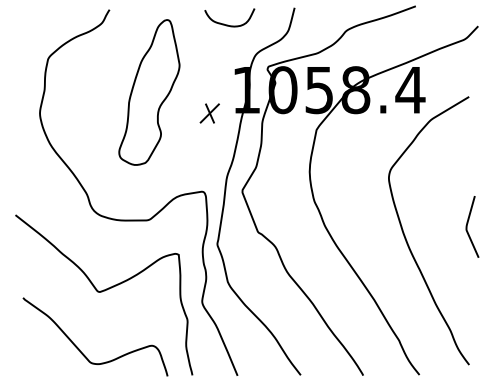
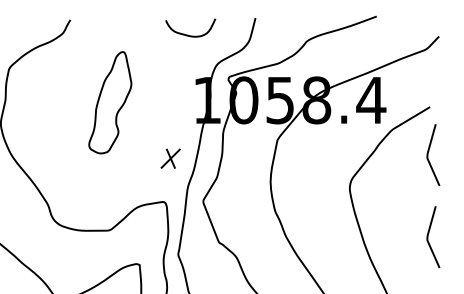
part: (149, 92) -> (110, 102), size x0.7
part: (209, 113) -> (170, 158), moved
curve: (468, 141) -> (429, 151), added

